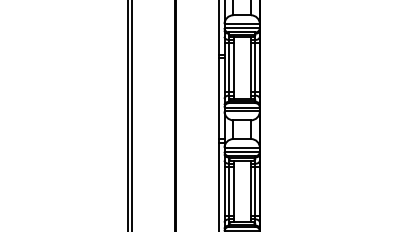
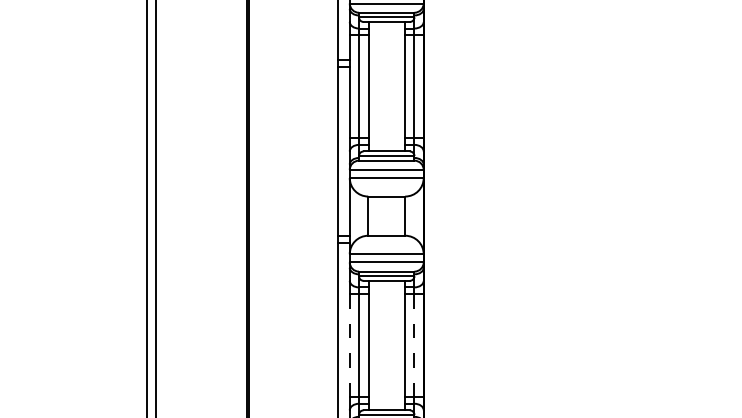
line: (224, 191) -> (349, 345), solid -> dashed
line: (255, 191) -> (414, 345), solid -> dashed

